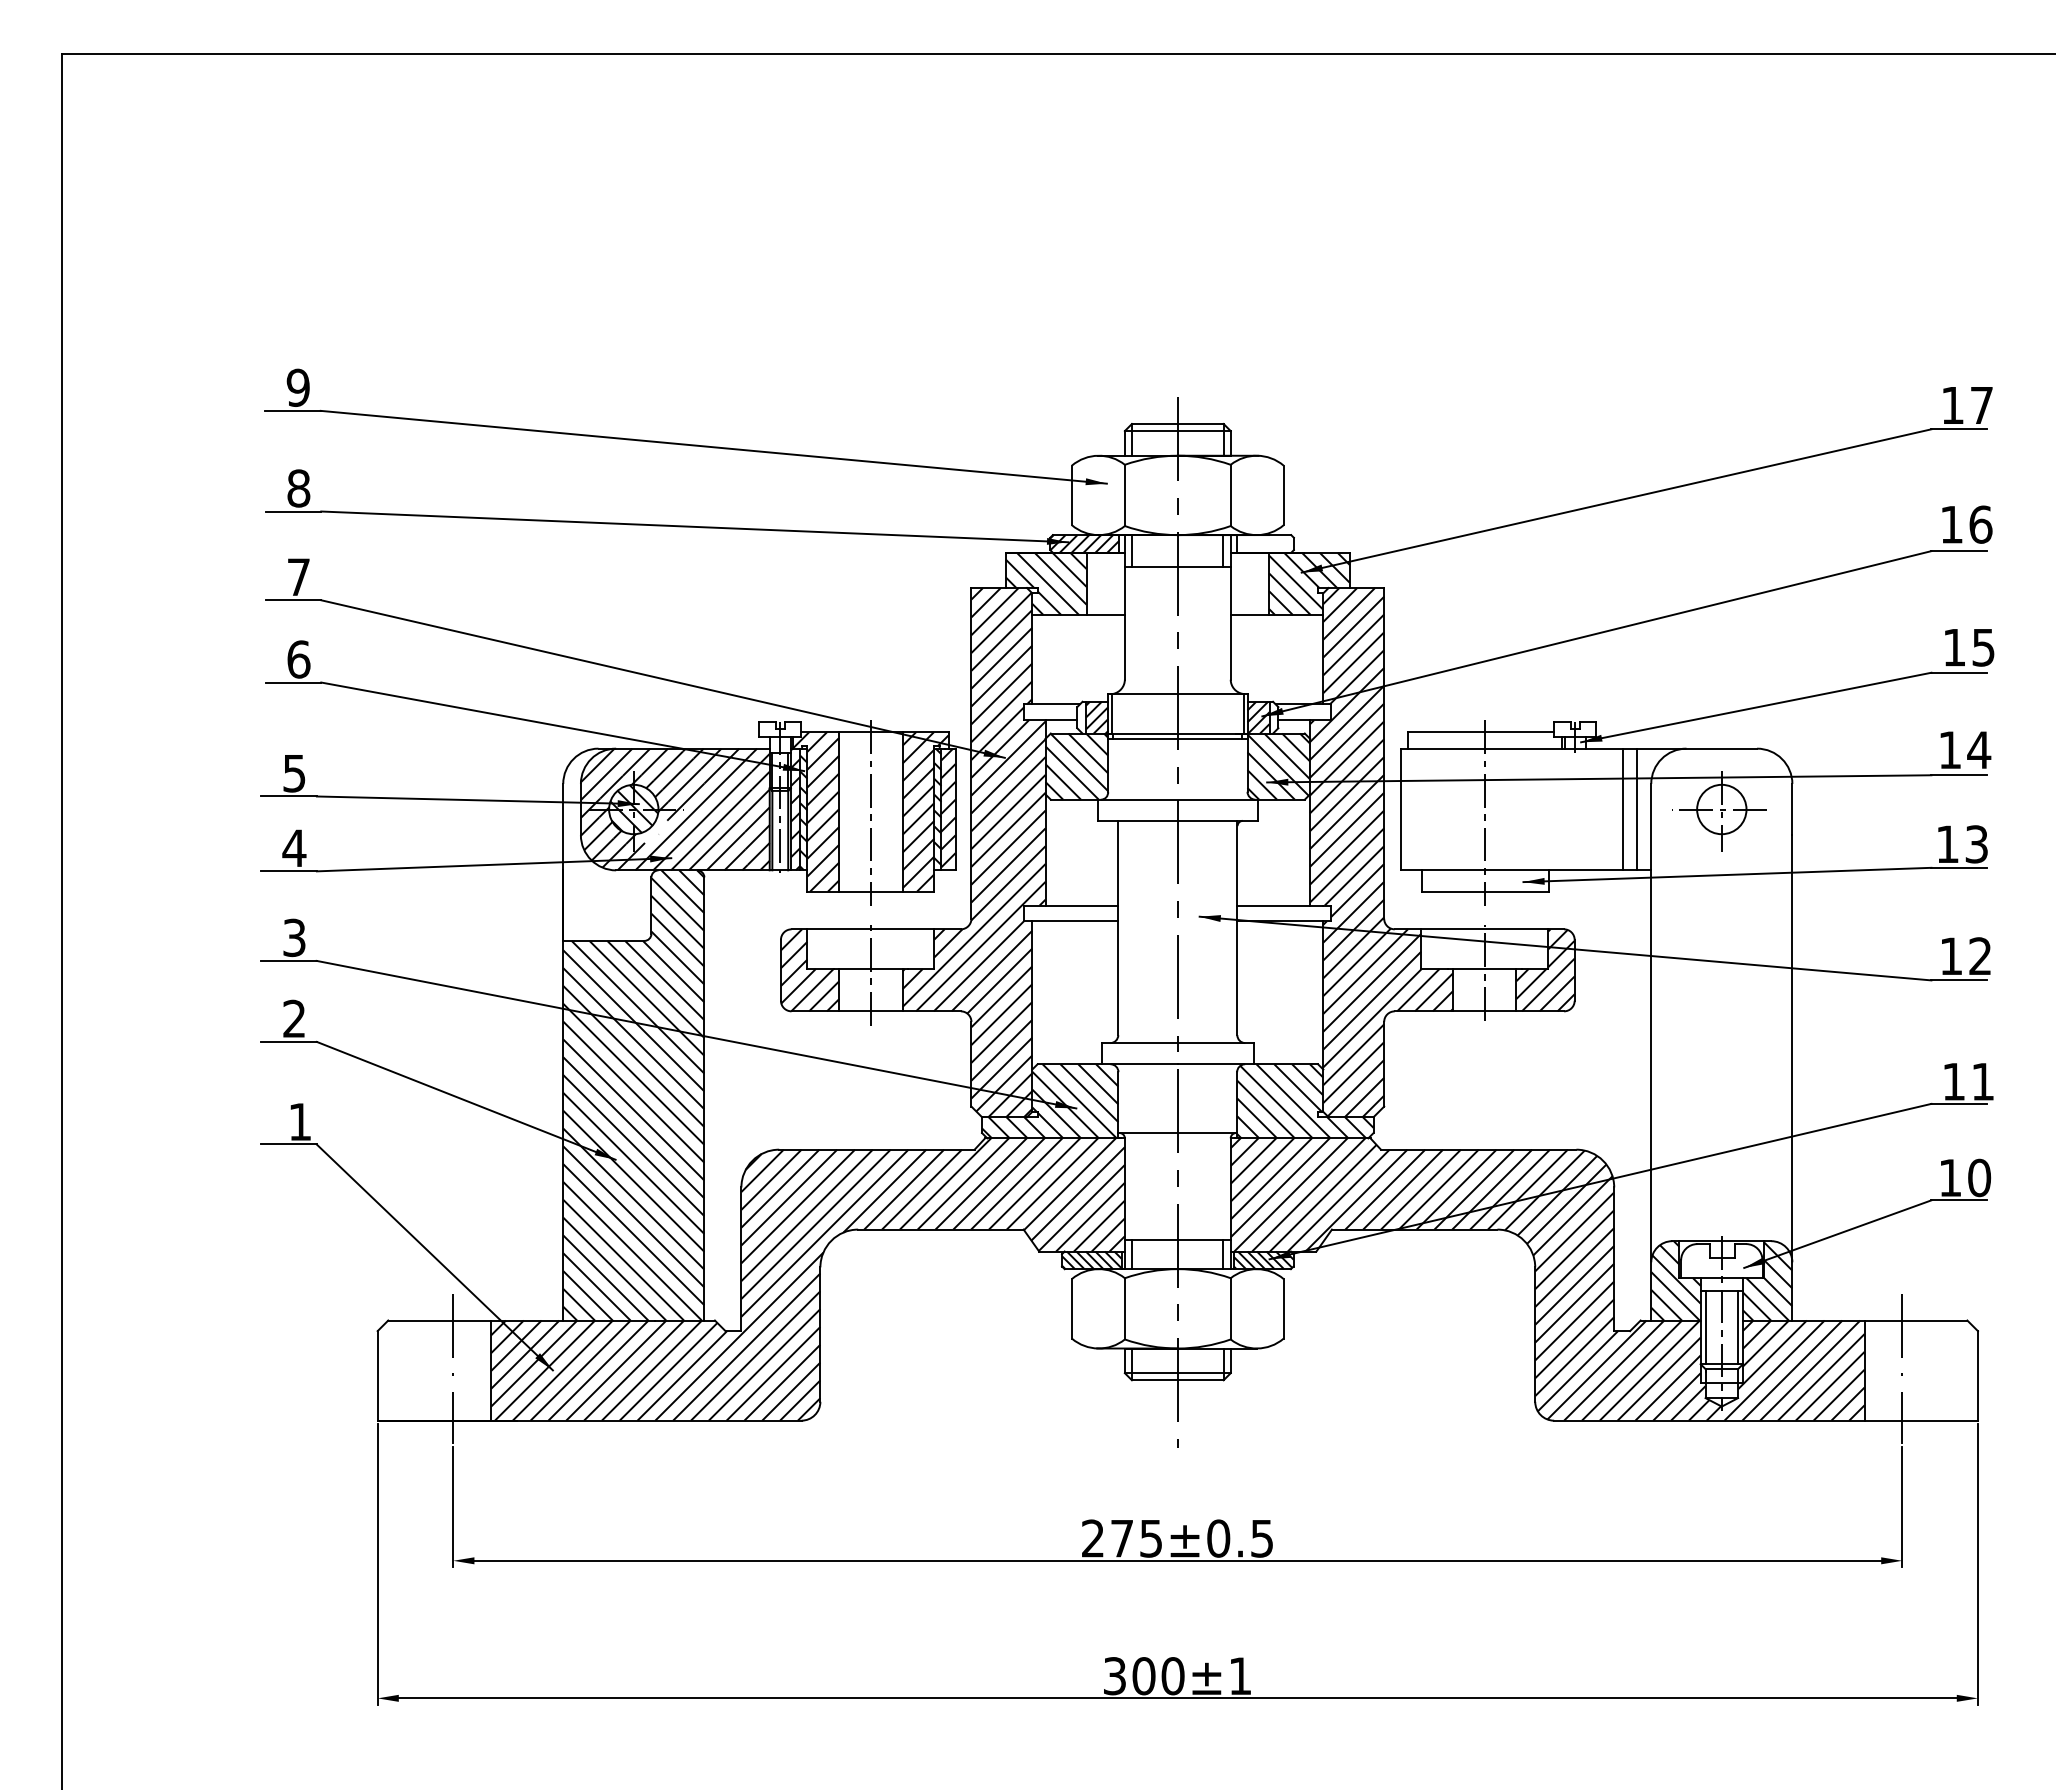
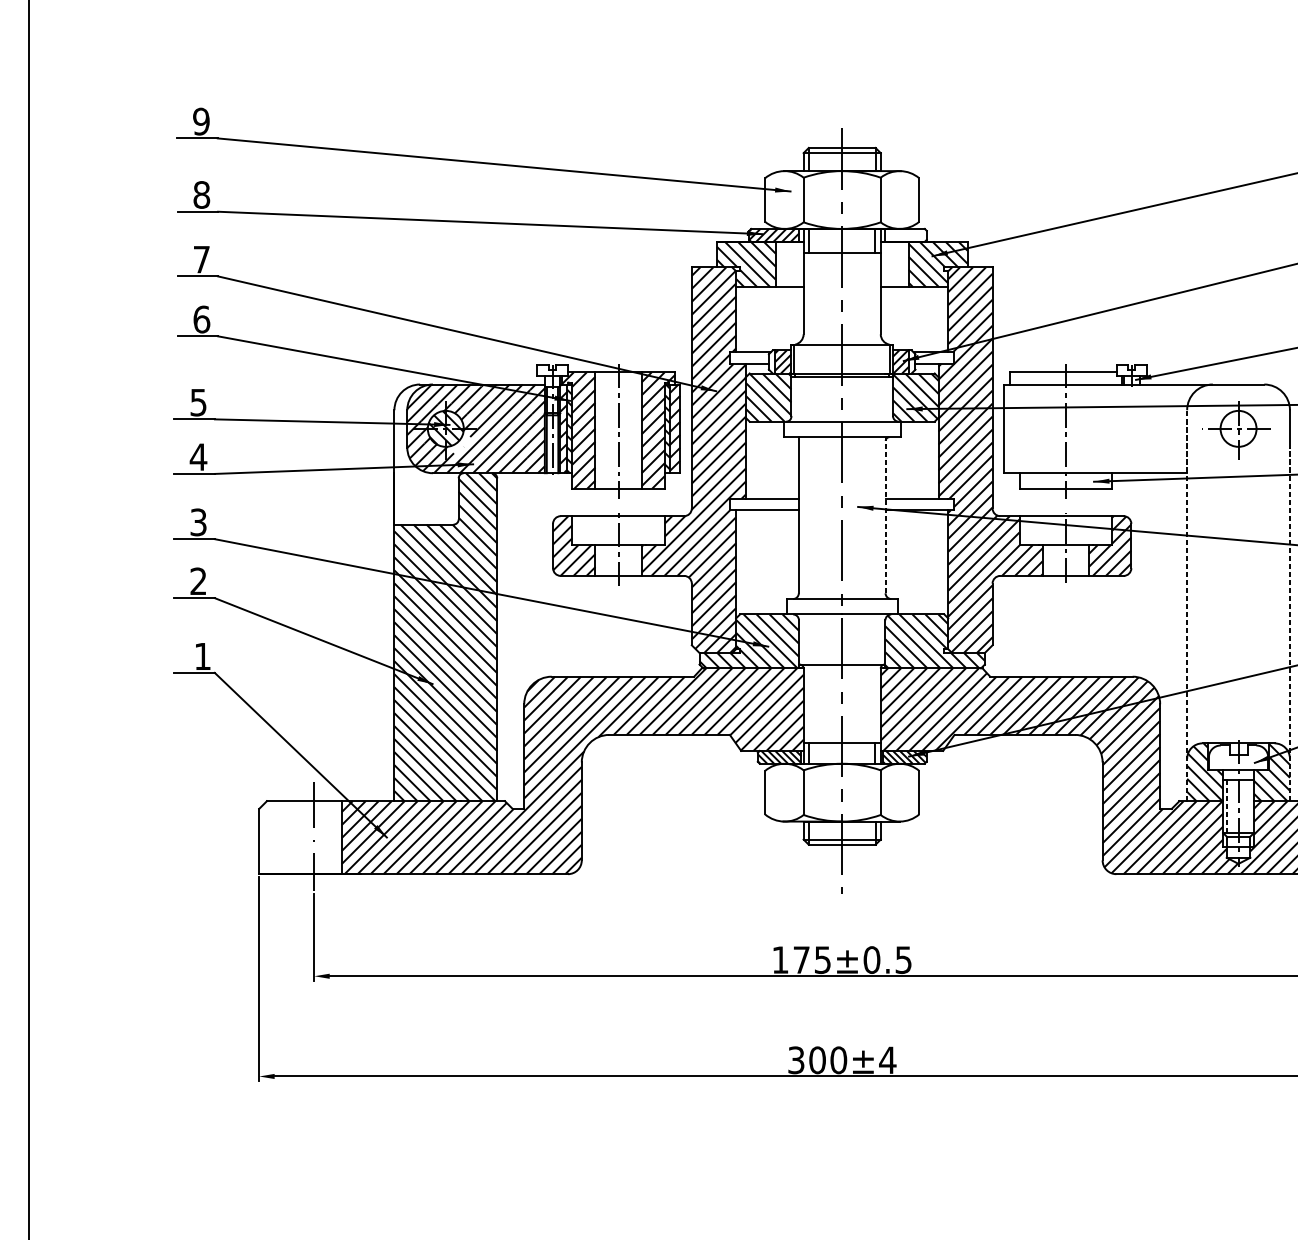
line: (1623, 809) -> (1166, 428), removed
line: (1637, 809) -> (1177, 428), removed
line: (1237, 927) -> (885, 514), solid -> dashed
line: (1651, 1051) -> (1187, 605), solid -> dashed
line: (1792, 1077) -> (1290, 624), solid -> dashed
line: (1705, 1327) -> (1226, 806), solid -> dashed
line: (1738, 1327) -> (1250, 806), removed
text: (1092, 1538) -> (780, 960), 275±0.5 -> 175±0.5
text: (1240, 1675) -> (887, 1059), 300±1 -> 300±4

